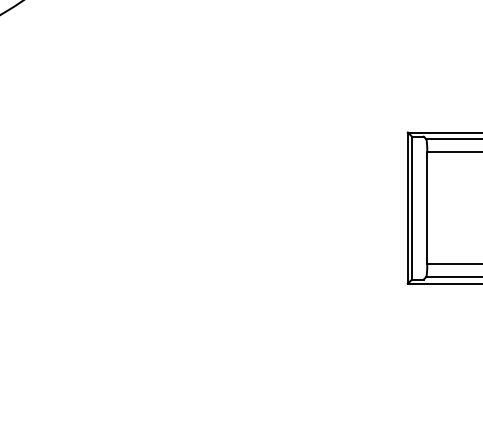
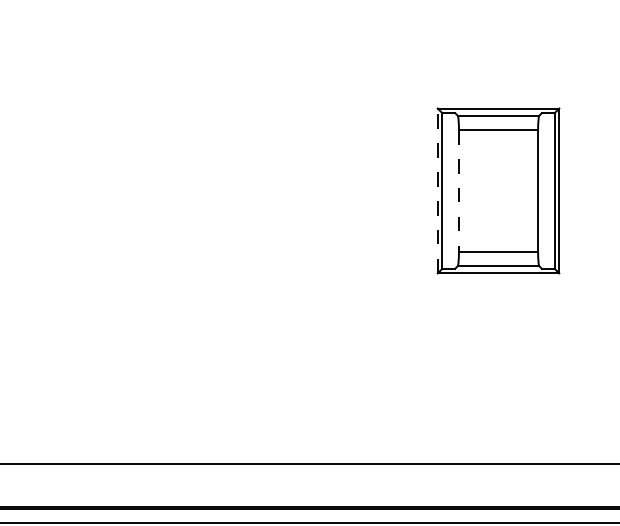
line: (407, 207) -> (437, 190), solid -> dashed
line: (426, 207) -> (458, 190), solid -> dashed

